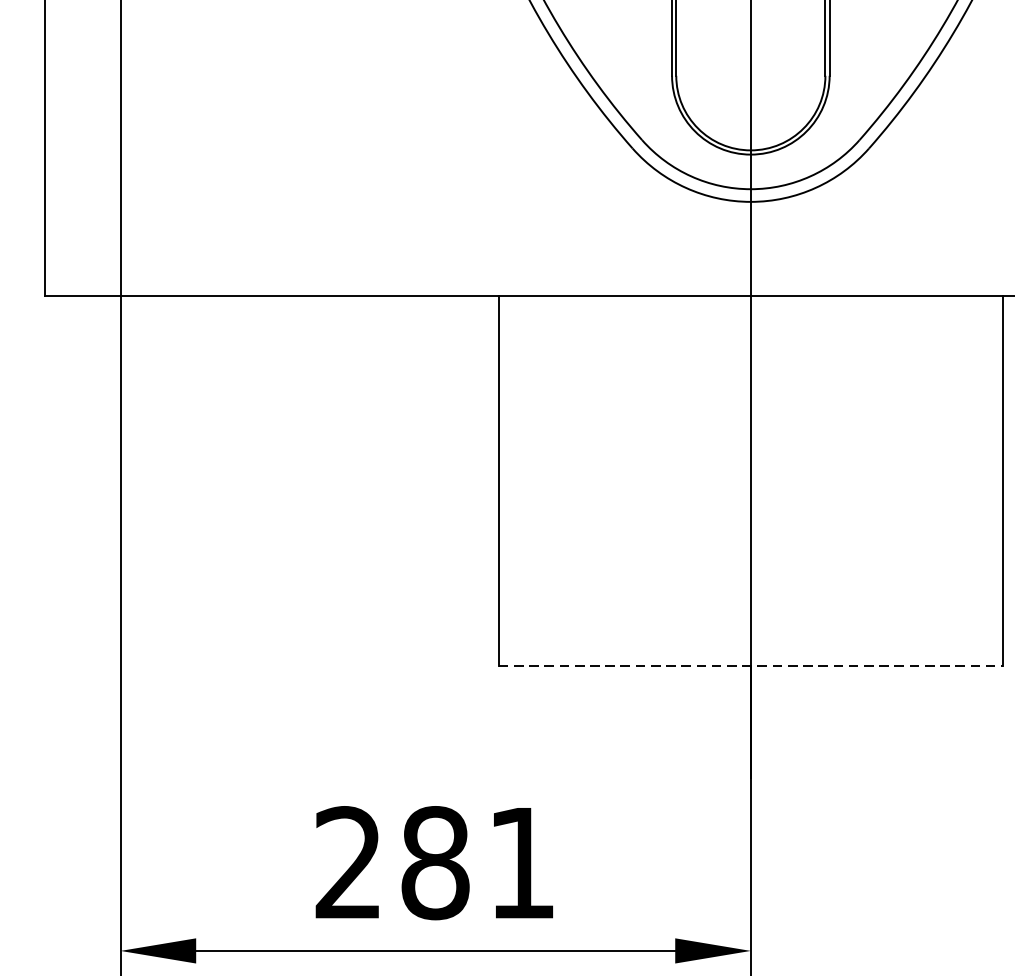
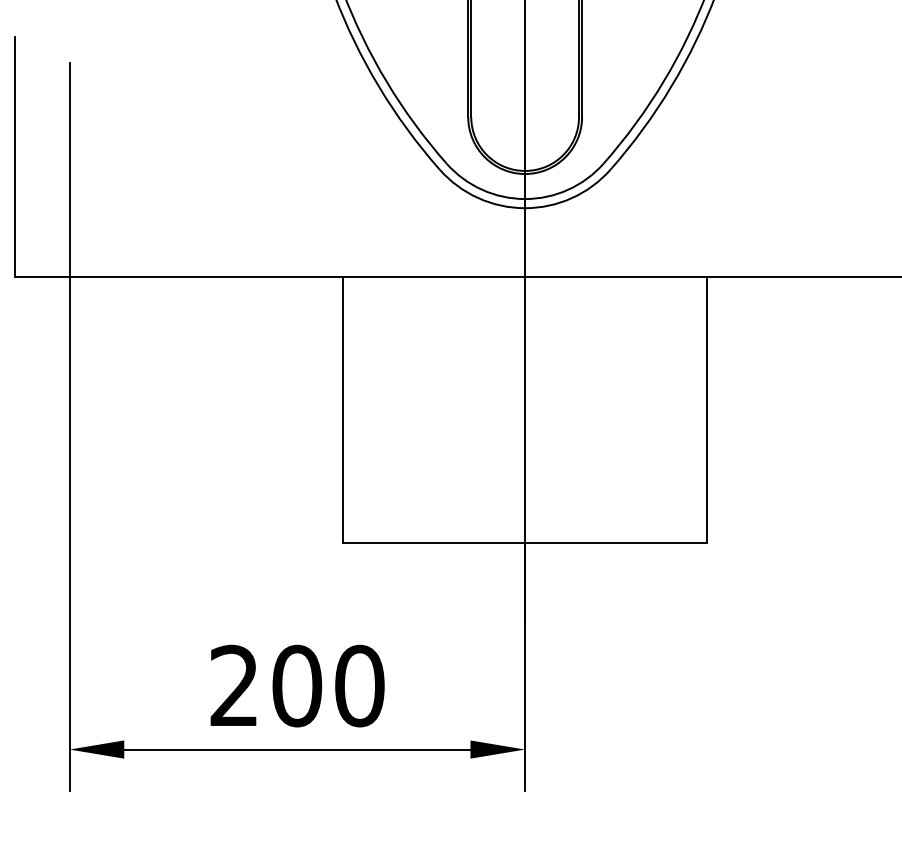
line: (751, 665) -> (525, 543), dashed -> solid
text: (478, 862) -> (328, 685), 281 -> 200

